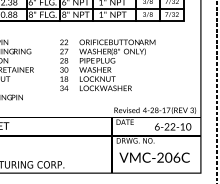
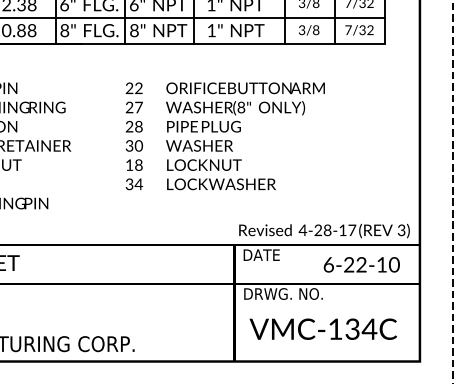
text: (168, 157) -> (352, 328), VMC-206C -> VMC-134C

